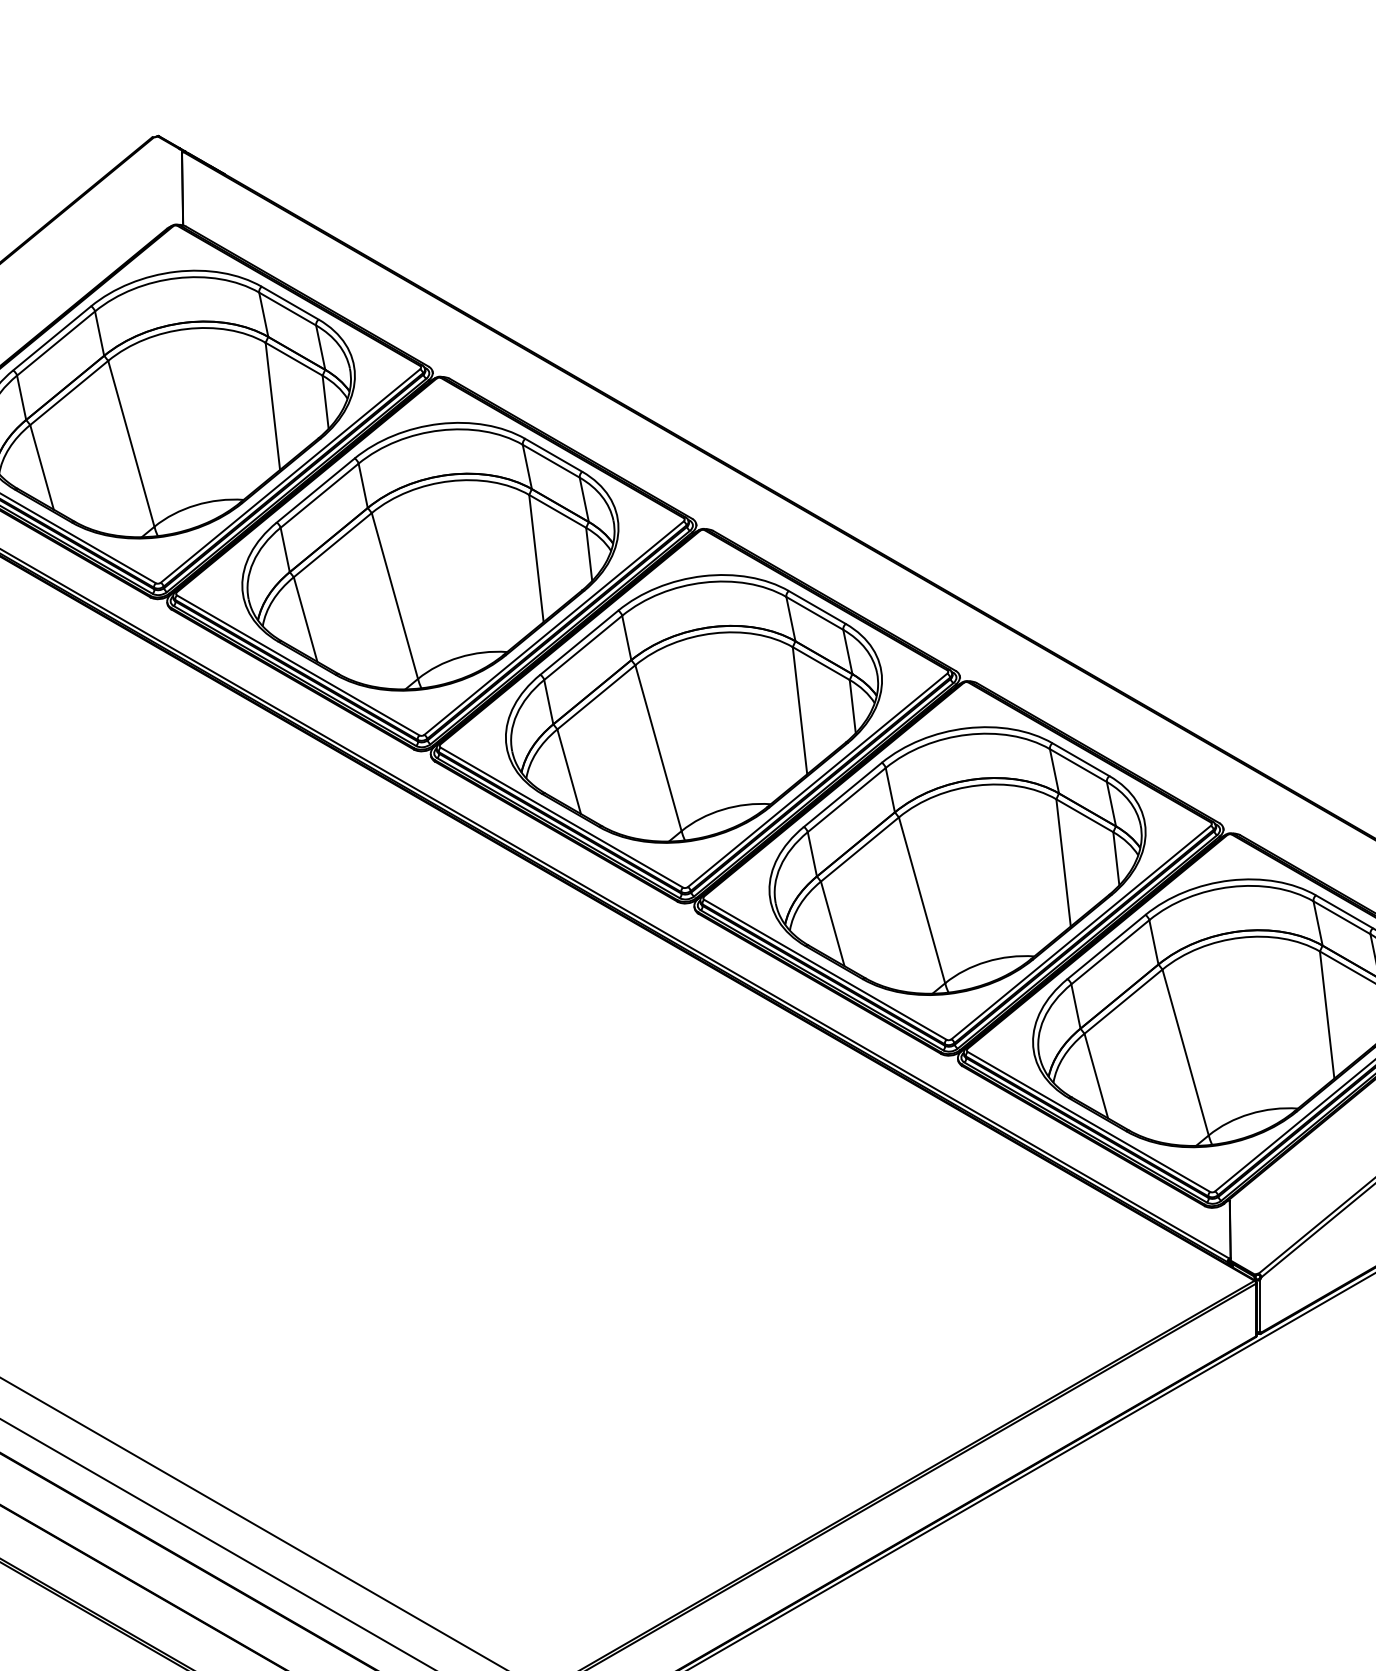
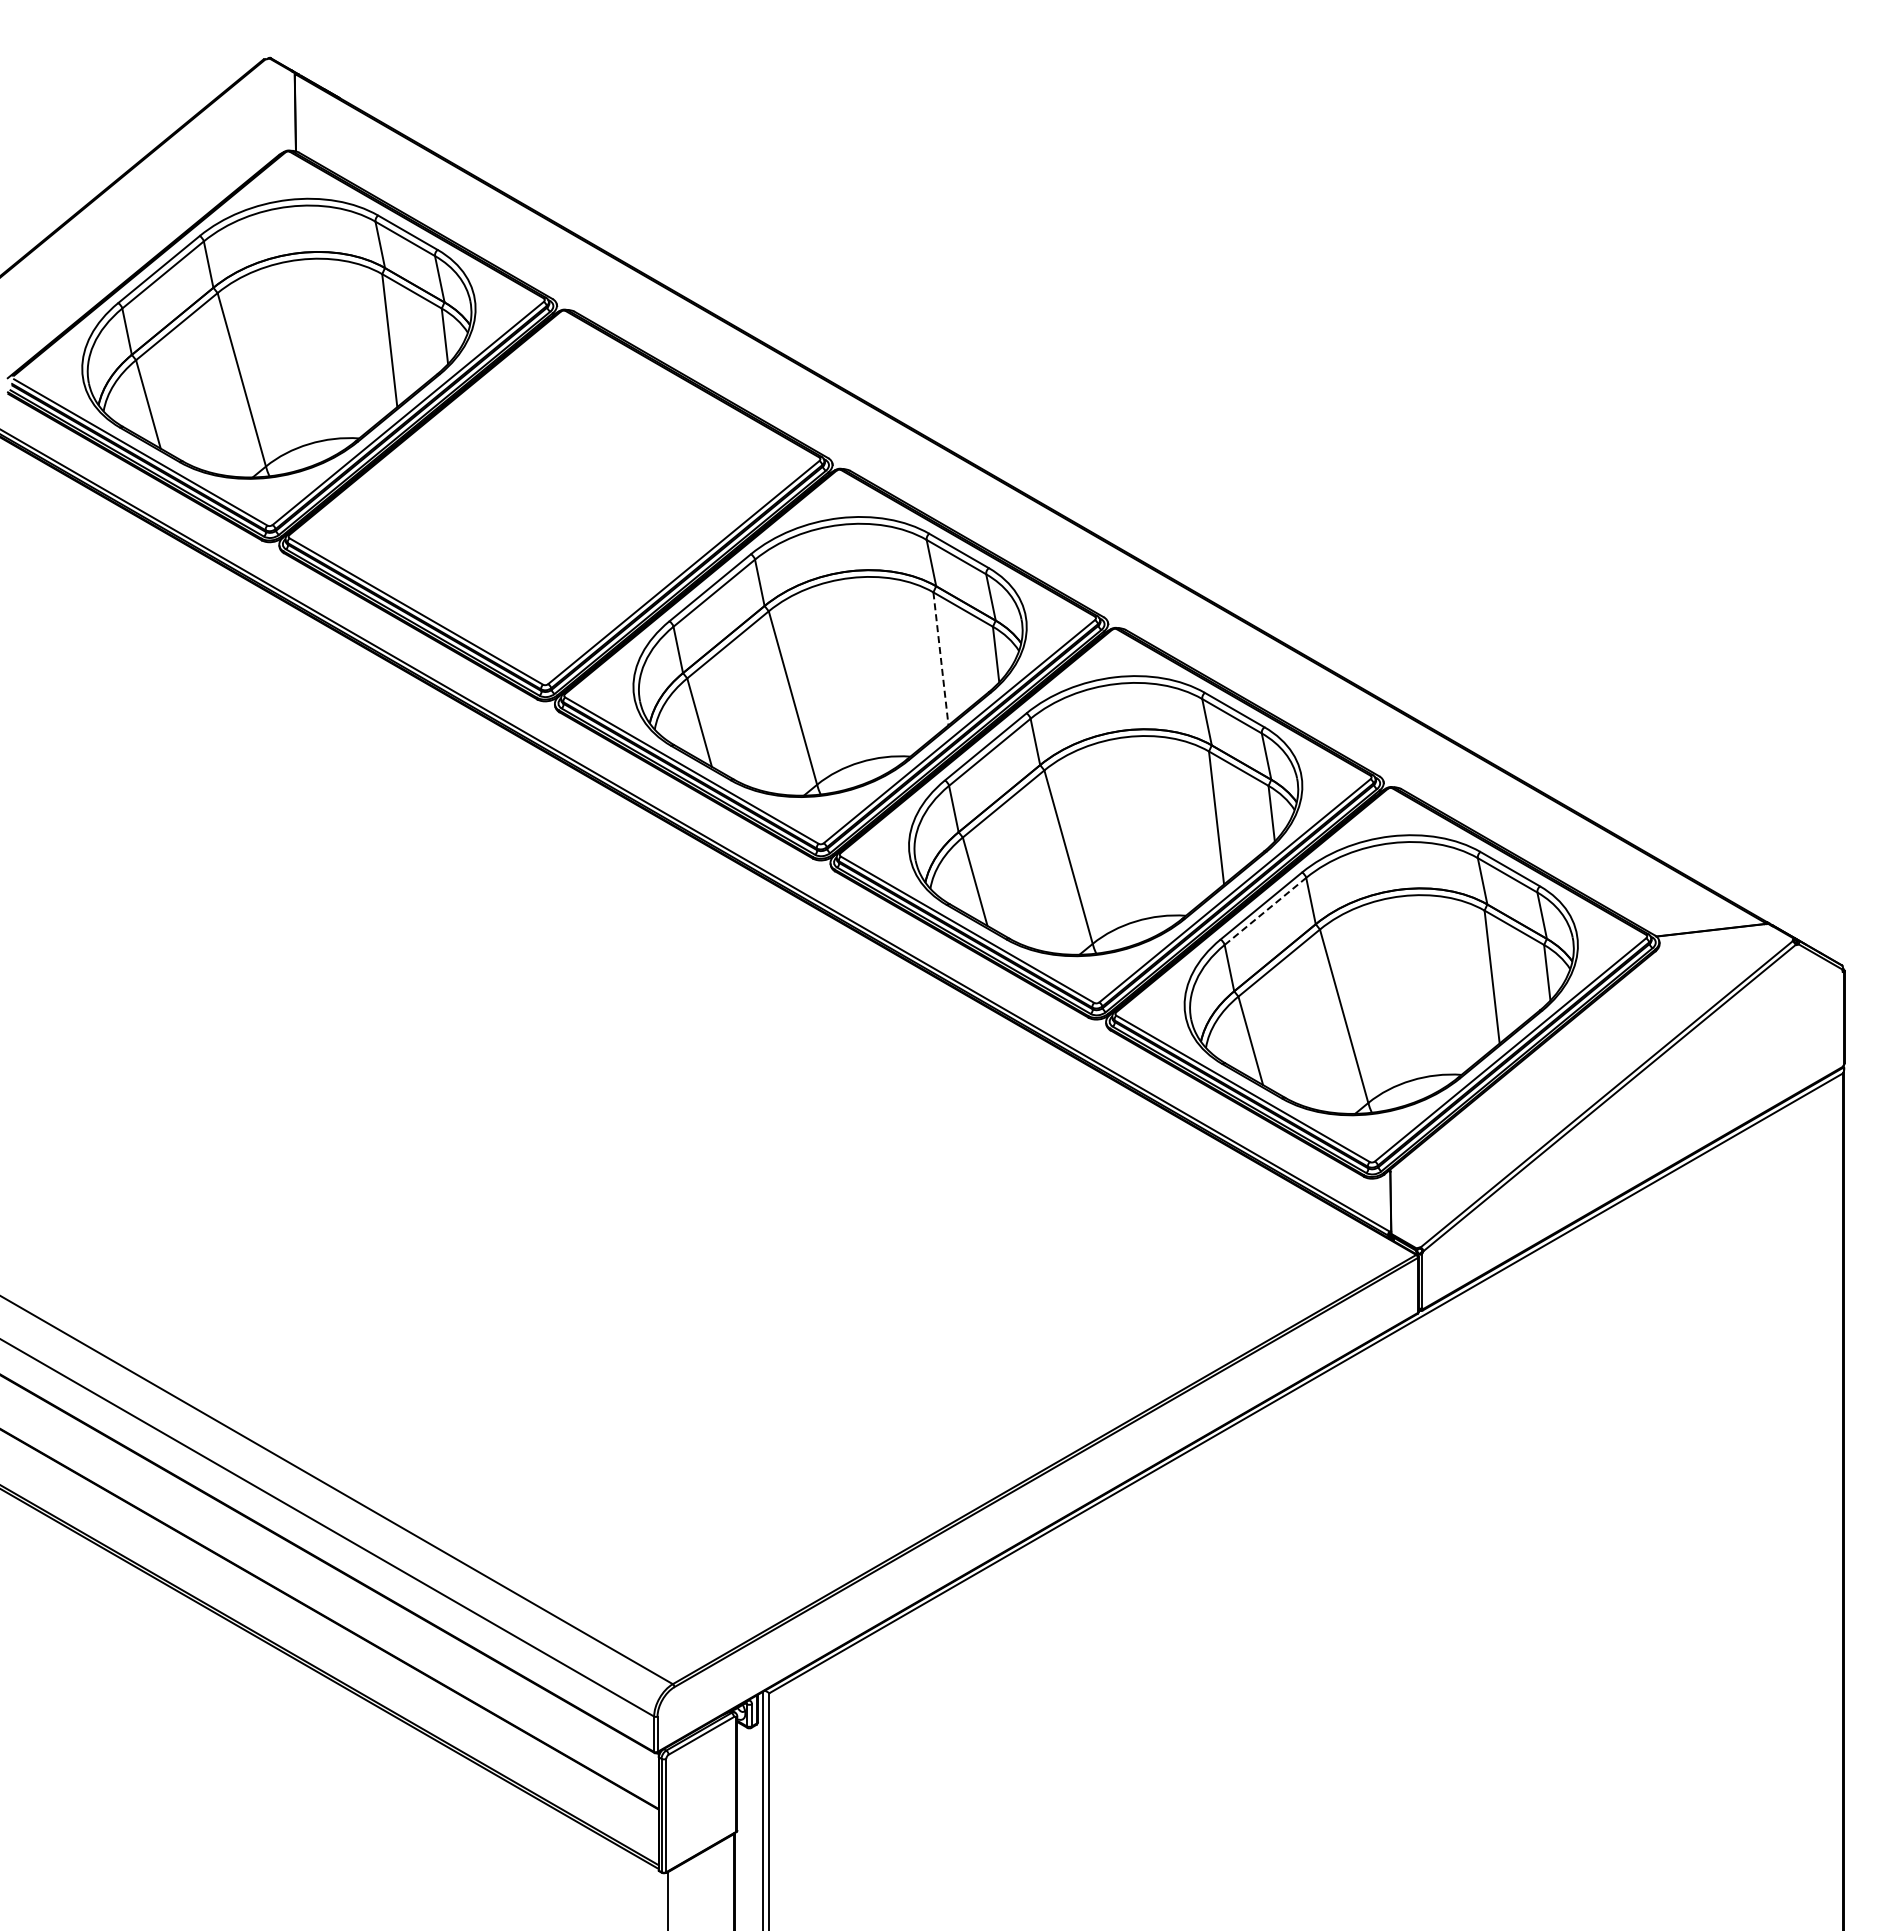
part: (430, 556) -> (554, 497), removed
line: (799, 710) -> (940, 658), solid -> dashed
line: (1110, 952) -> (1265, 911), solid -> dashed

